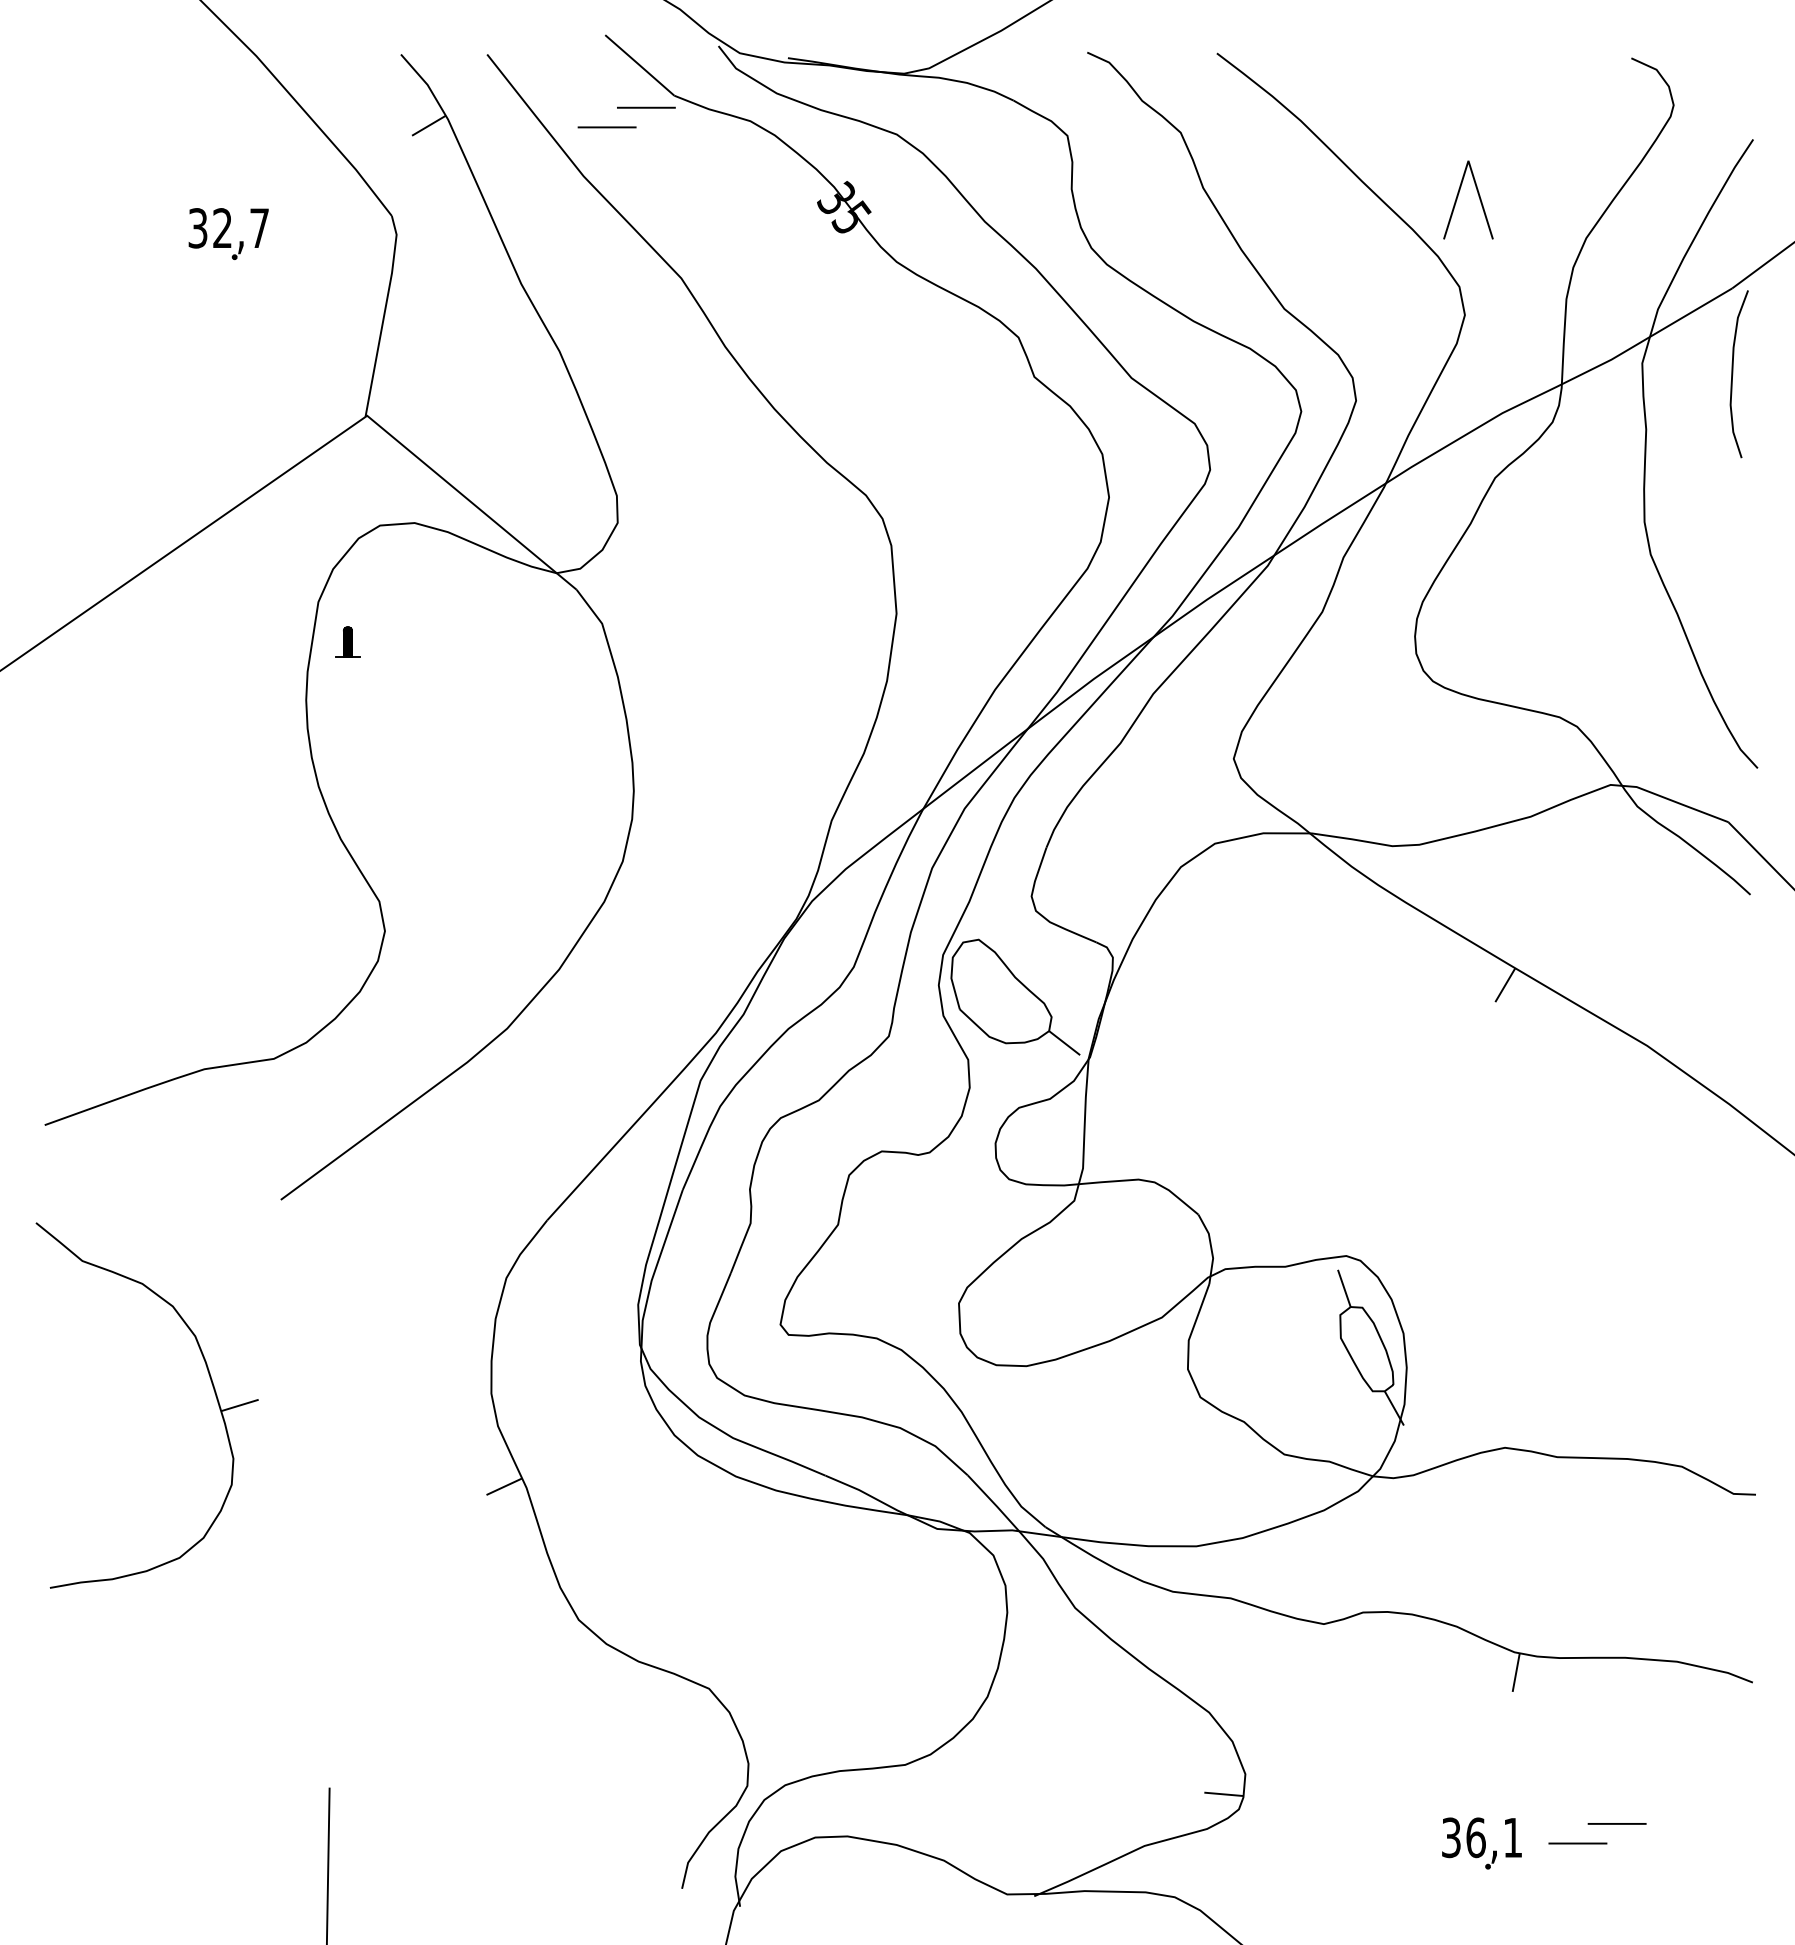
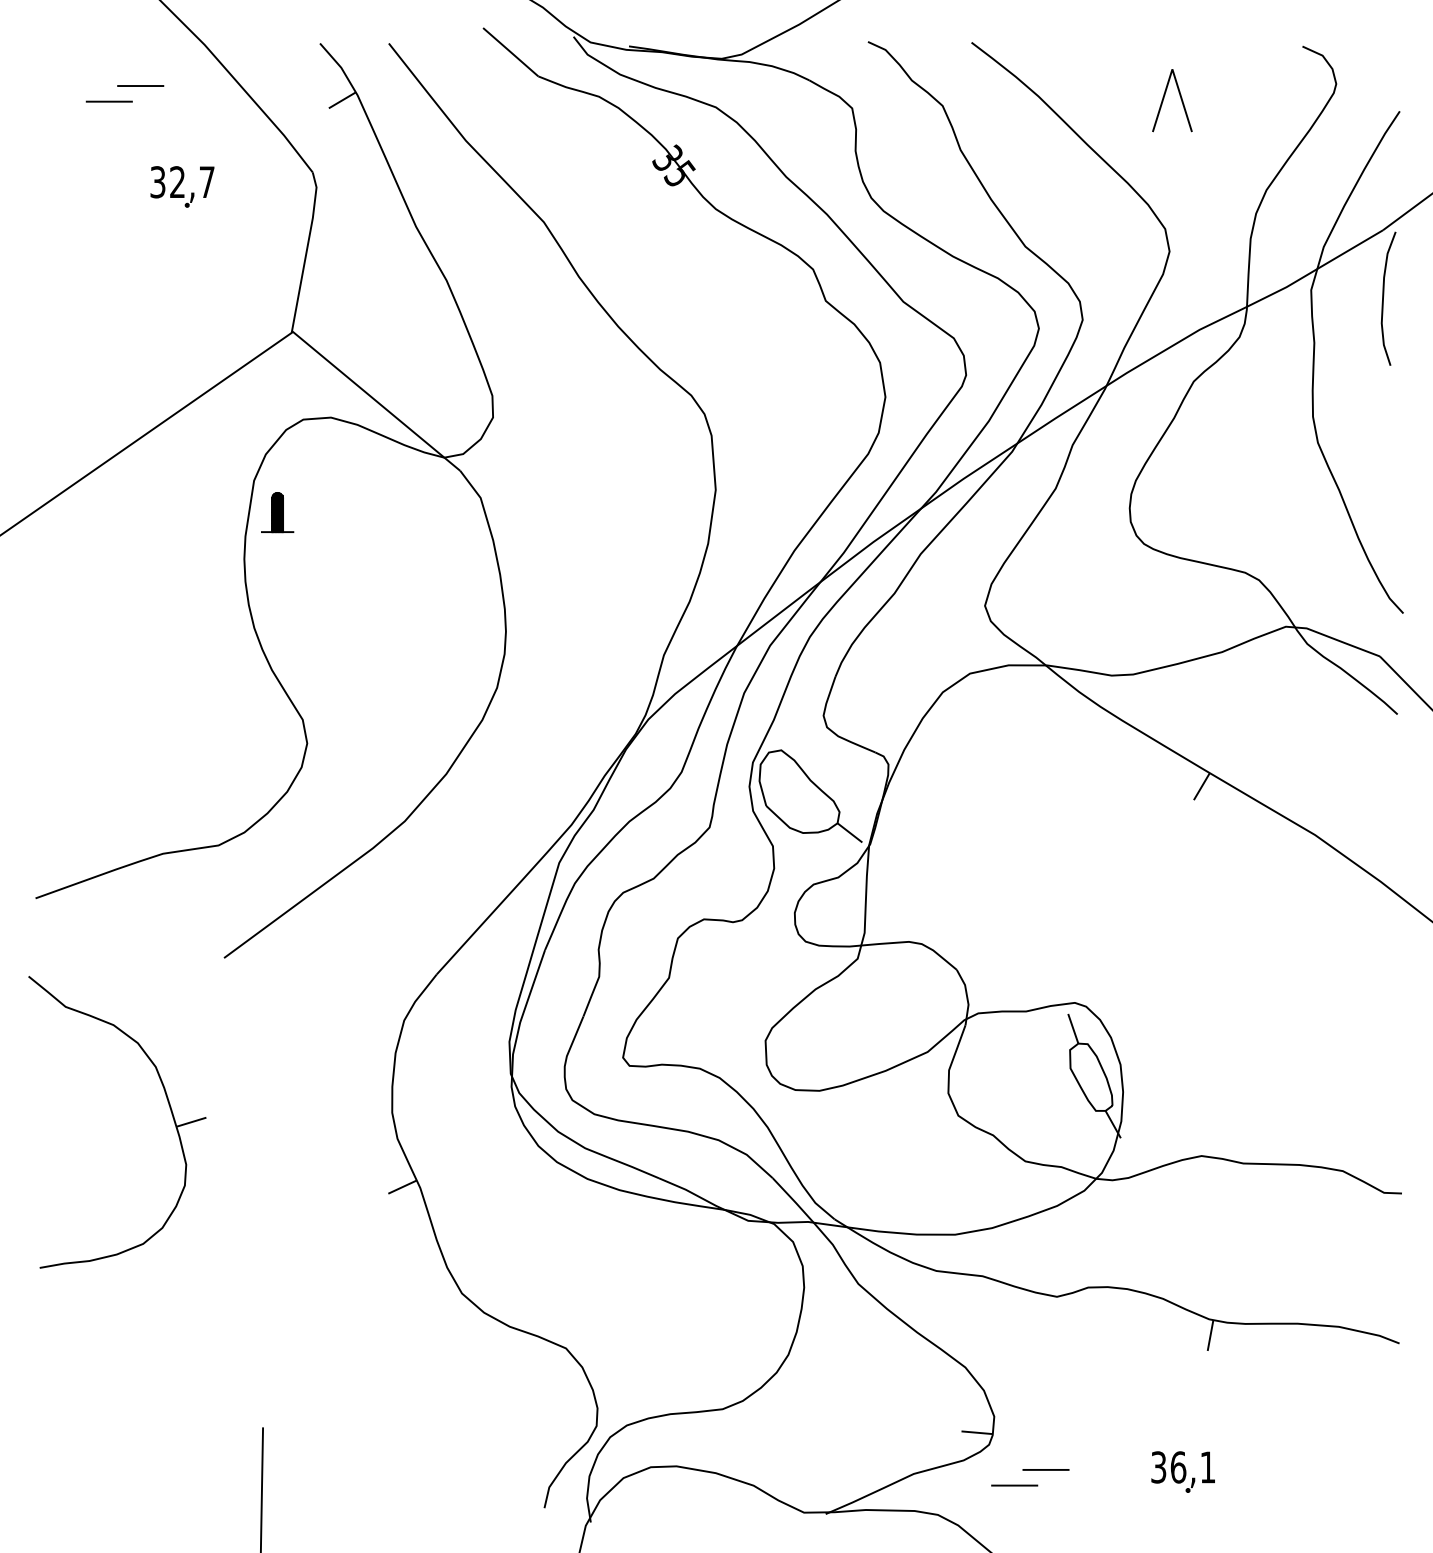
part: (626, 108) -> (124, 86), moved
part: (1458, 196) -> (1164, 97), moved
part: (347, 641) -> (277, 512), size x1.67
part: (1597, 1824) -> (1030, 1470), moved

